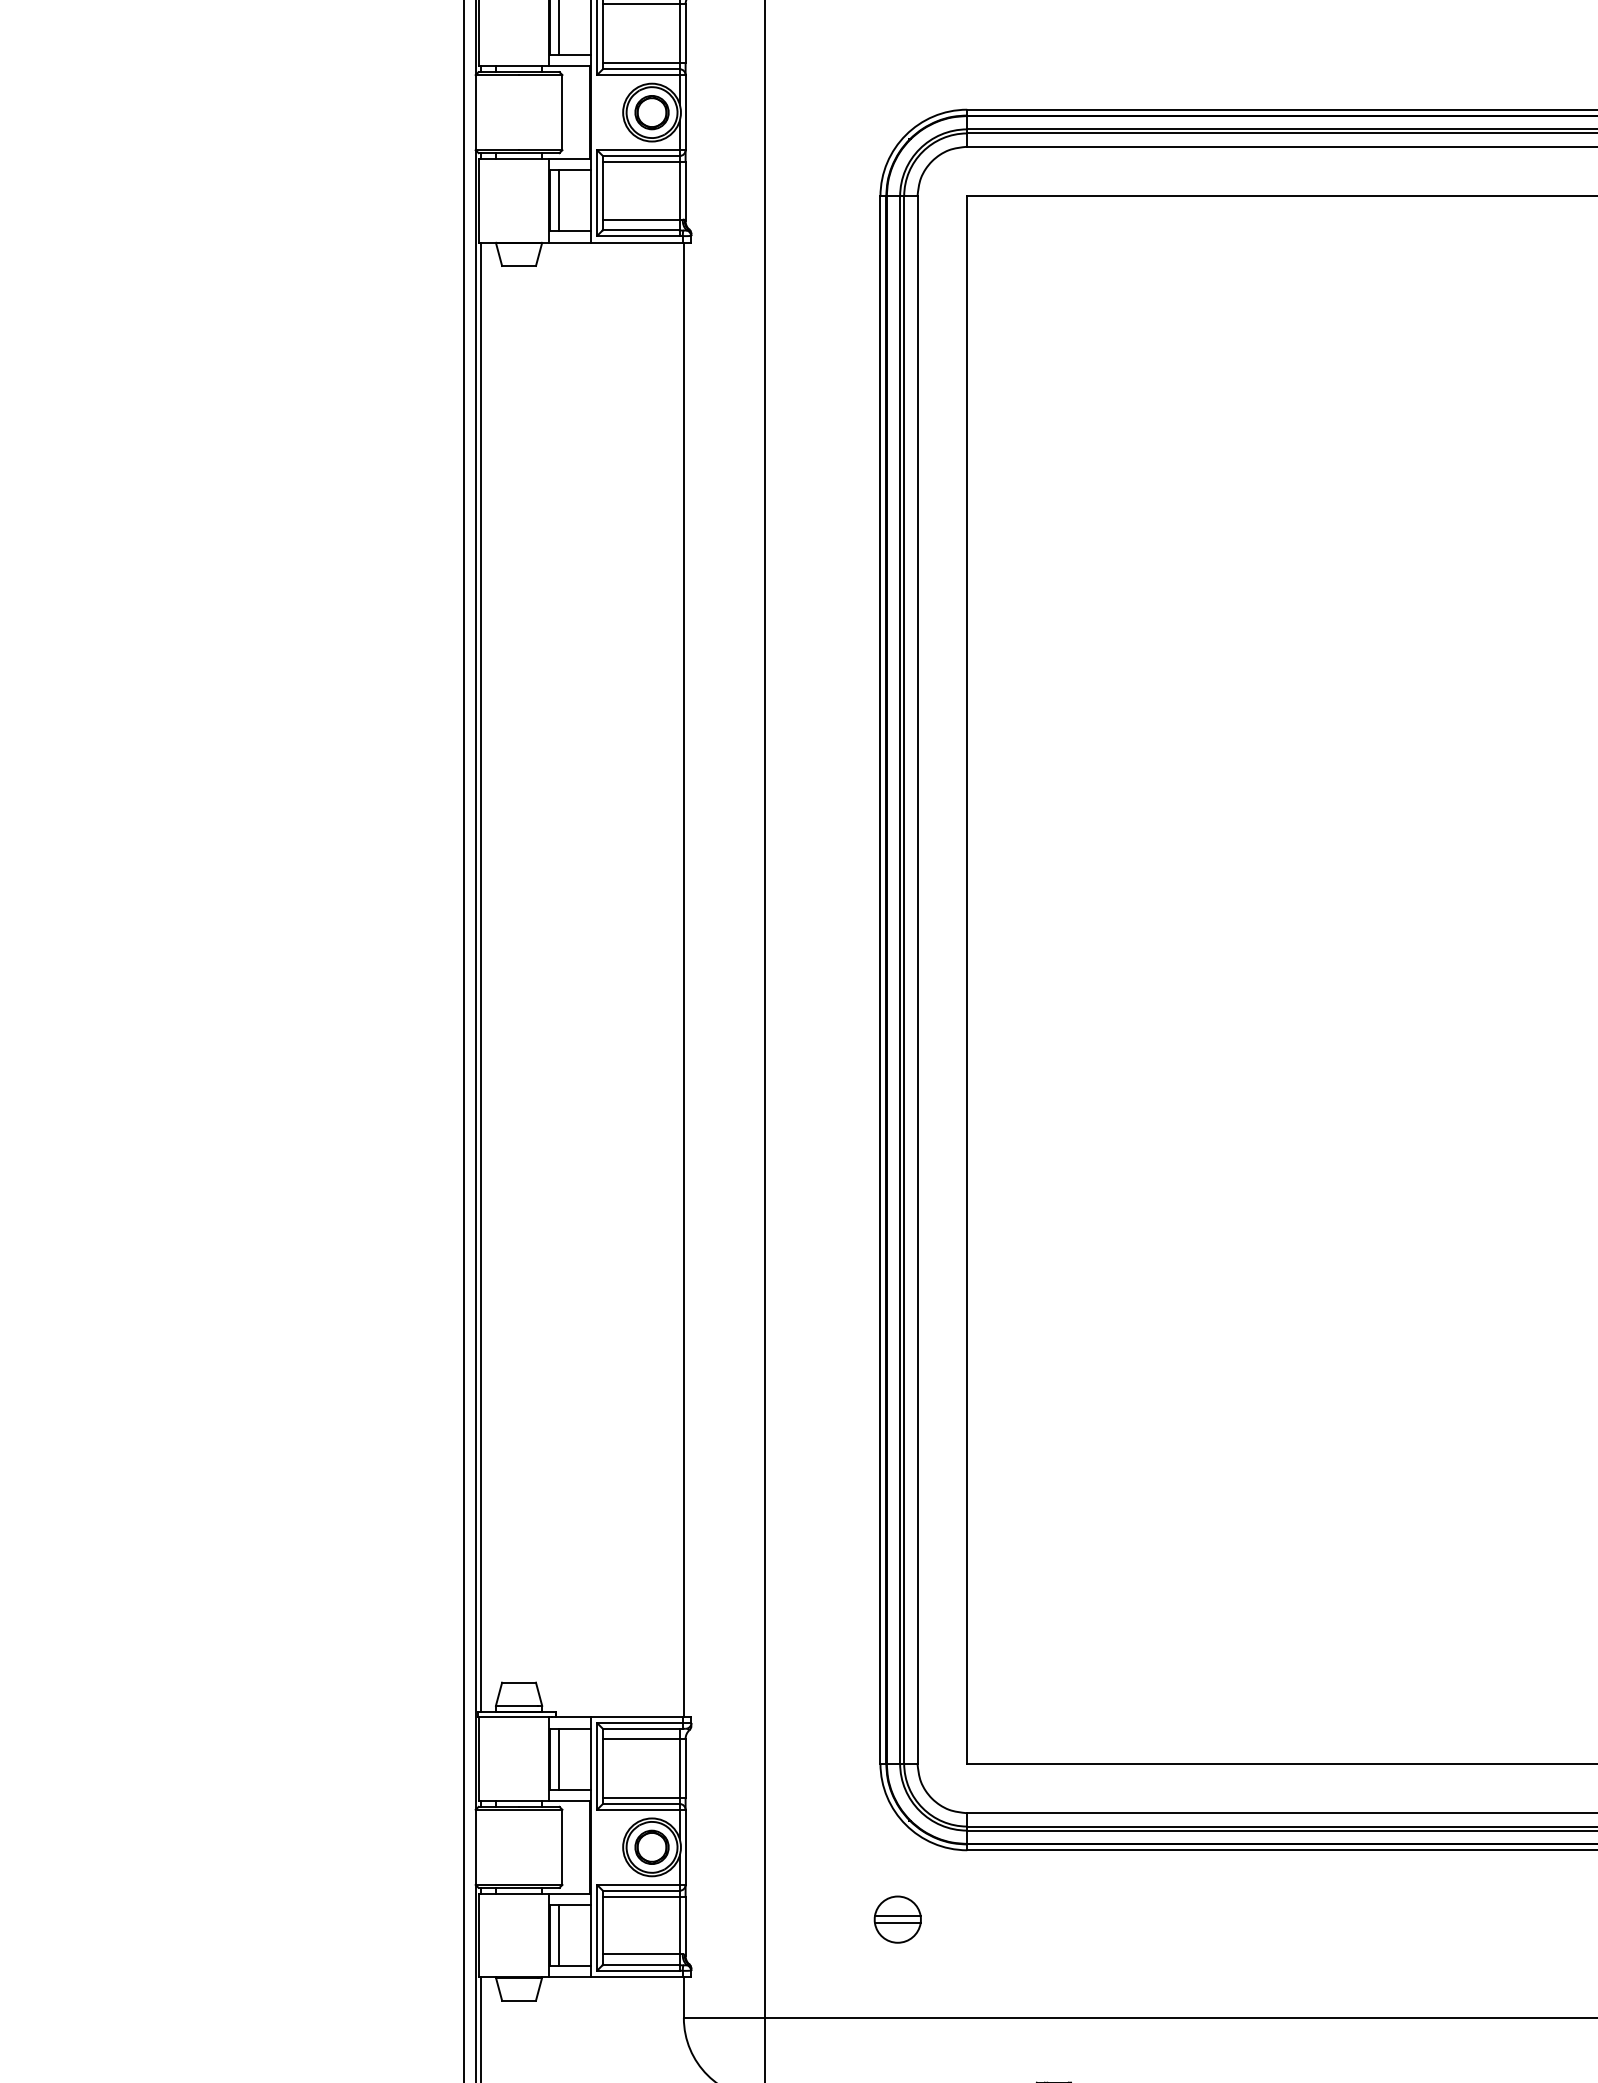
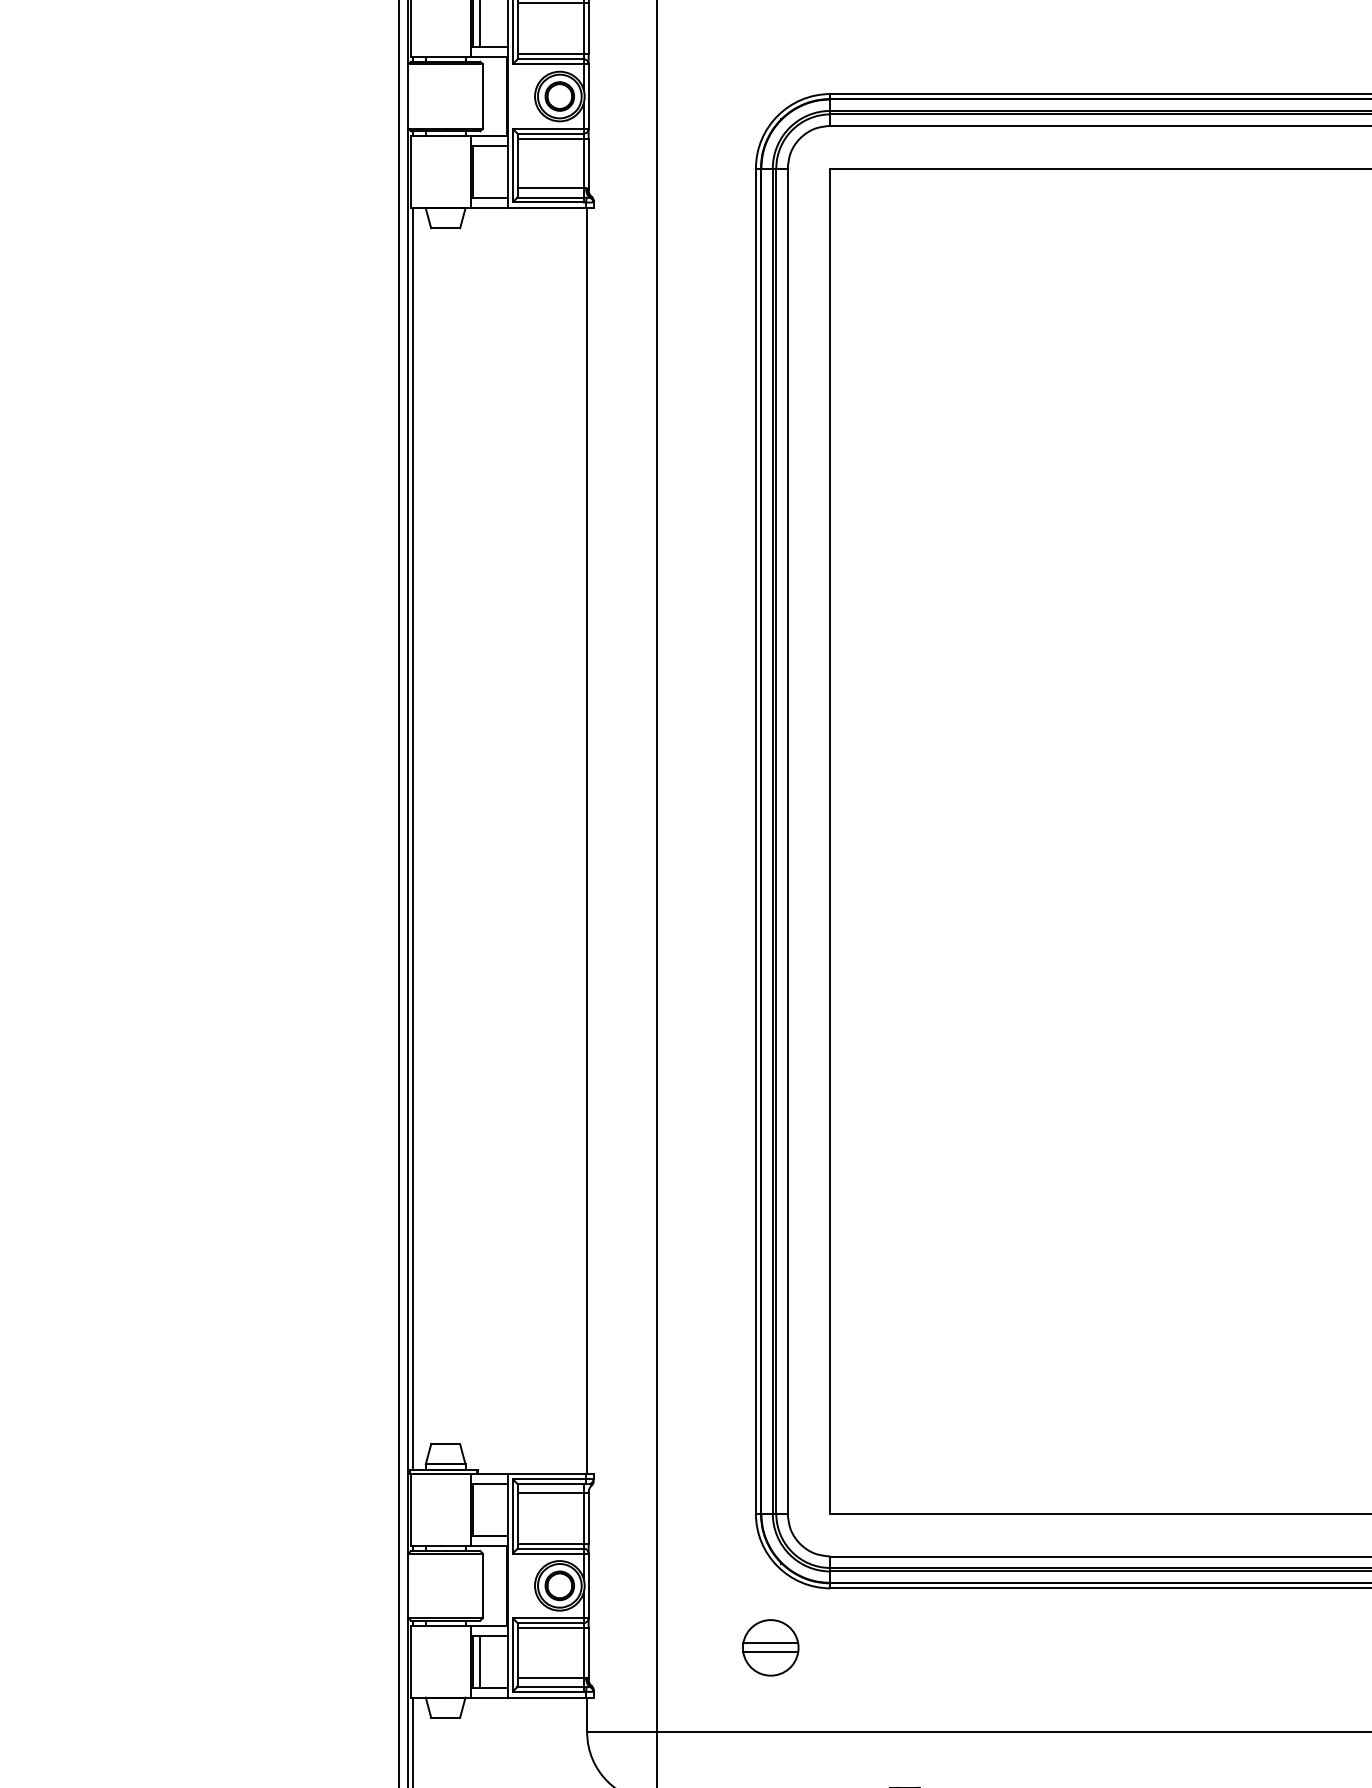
line: (558, 201) -> (479, 172), removed
line: (558, 1759) -> (479, 1510), removed
part: (897, 1919) -> (770, 1647), size x1.4

